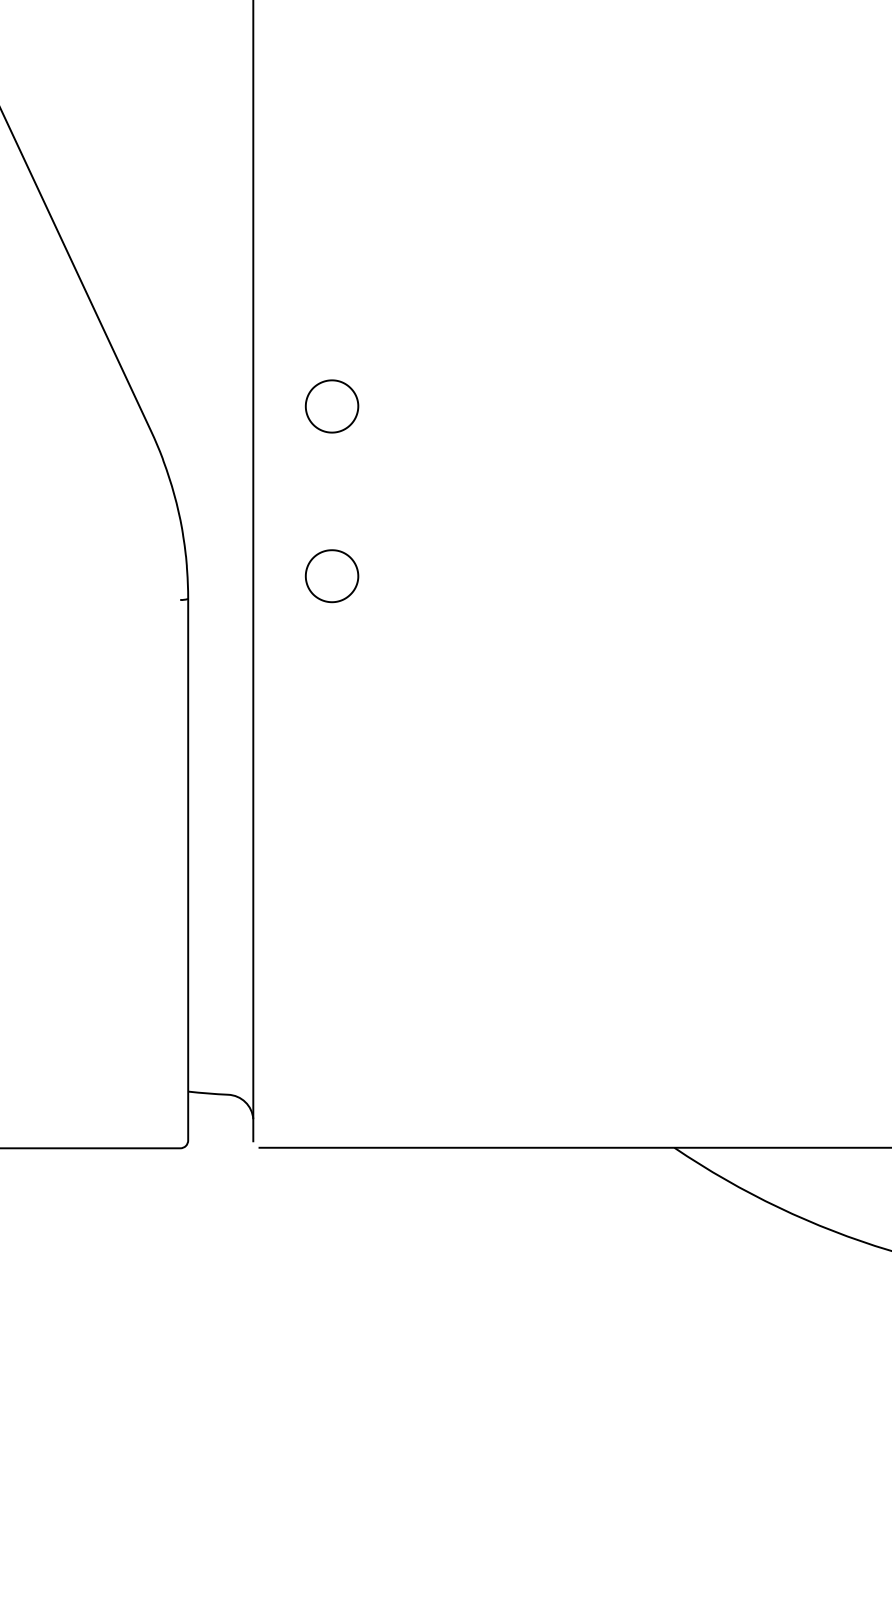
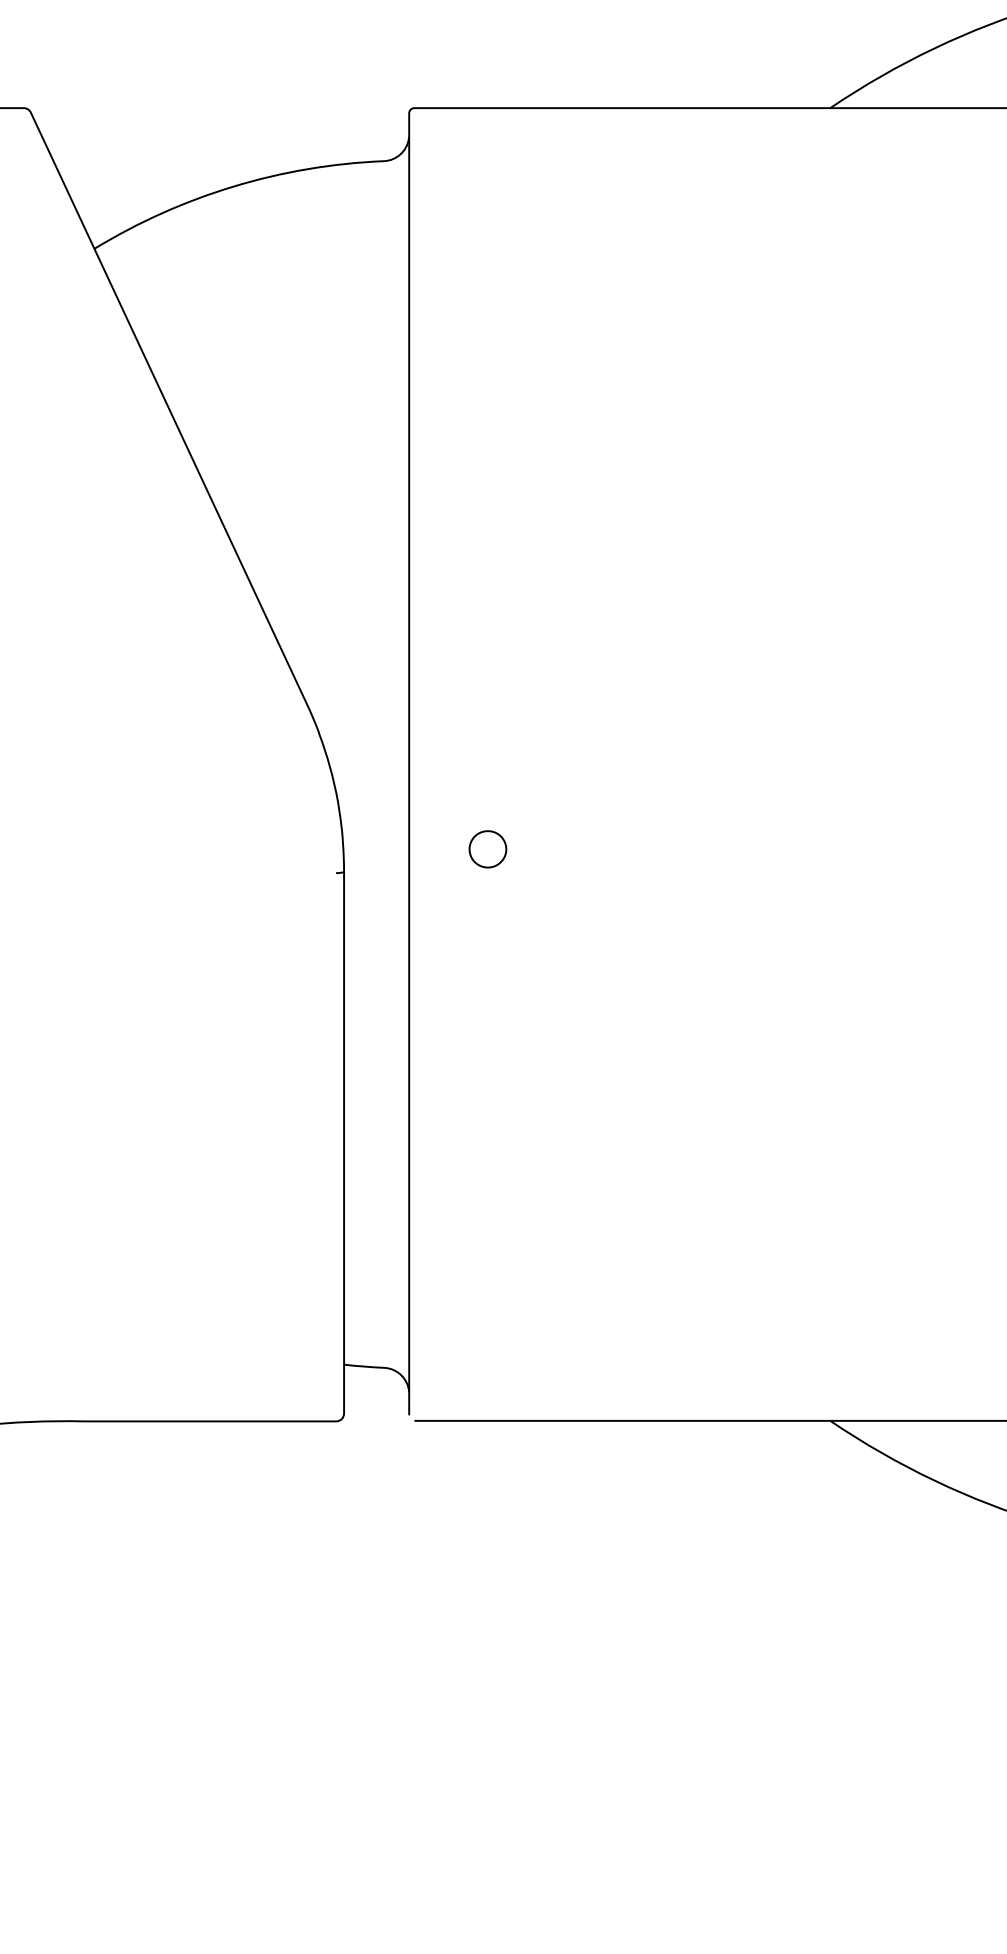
part: (331, 406) -> (487, 679), removed
part: (331, 576) -> (487, 849), size x0.7

